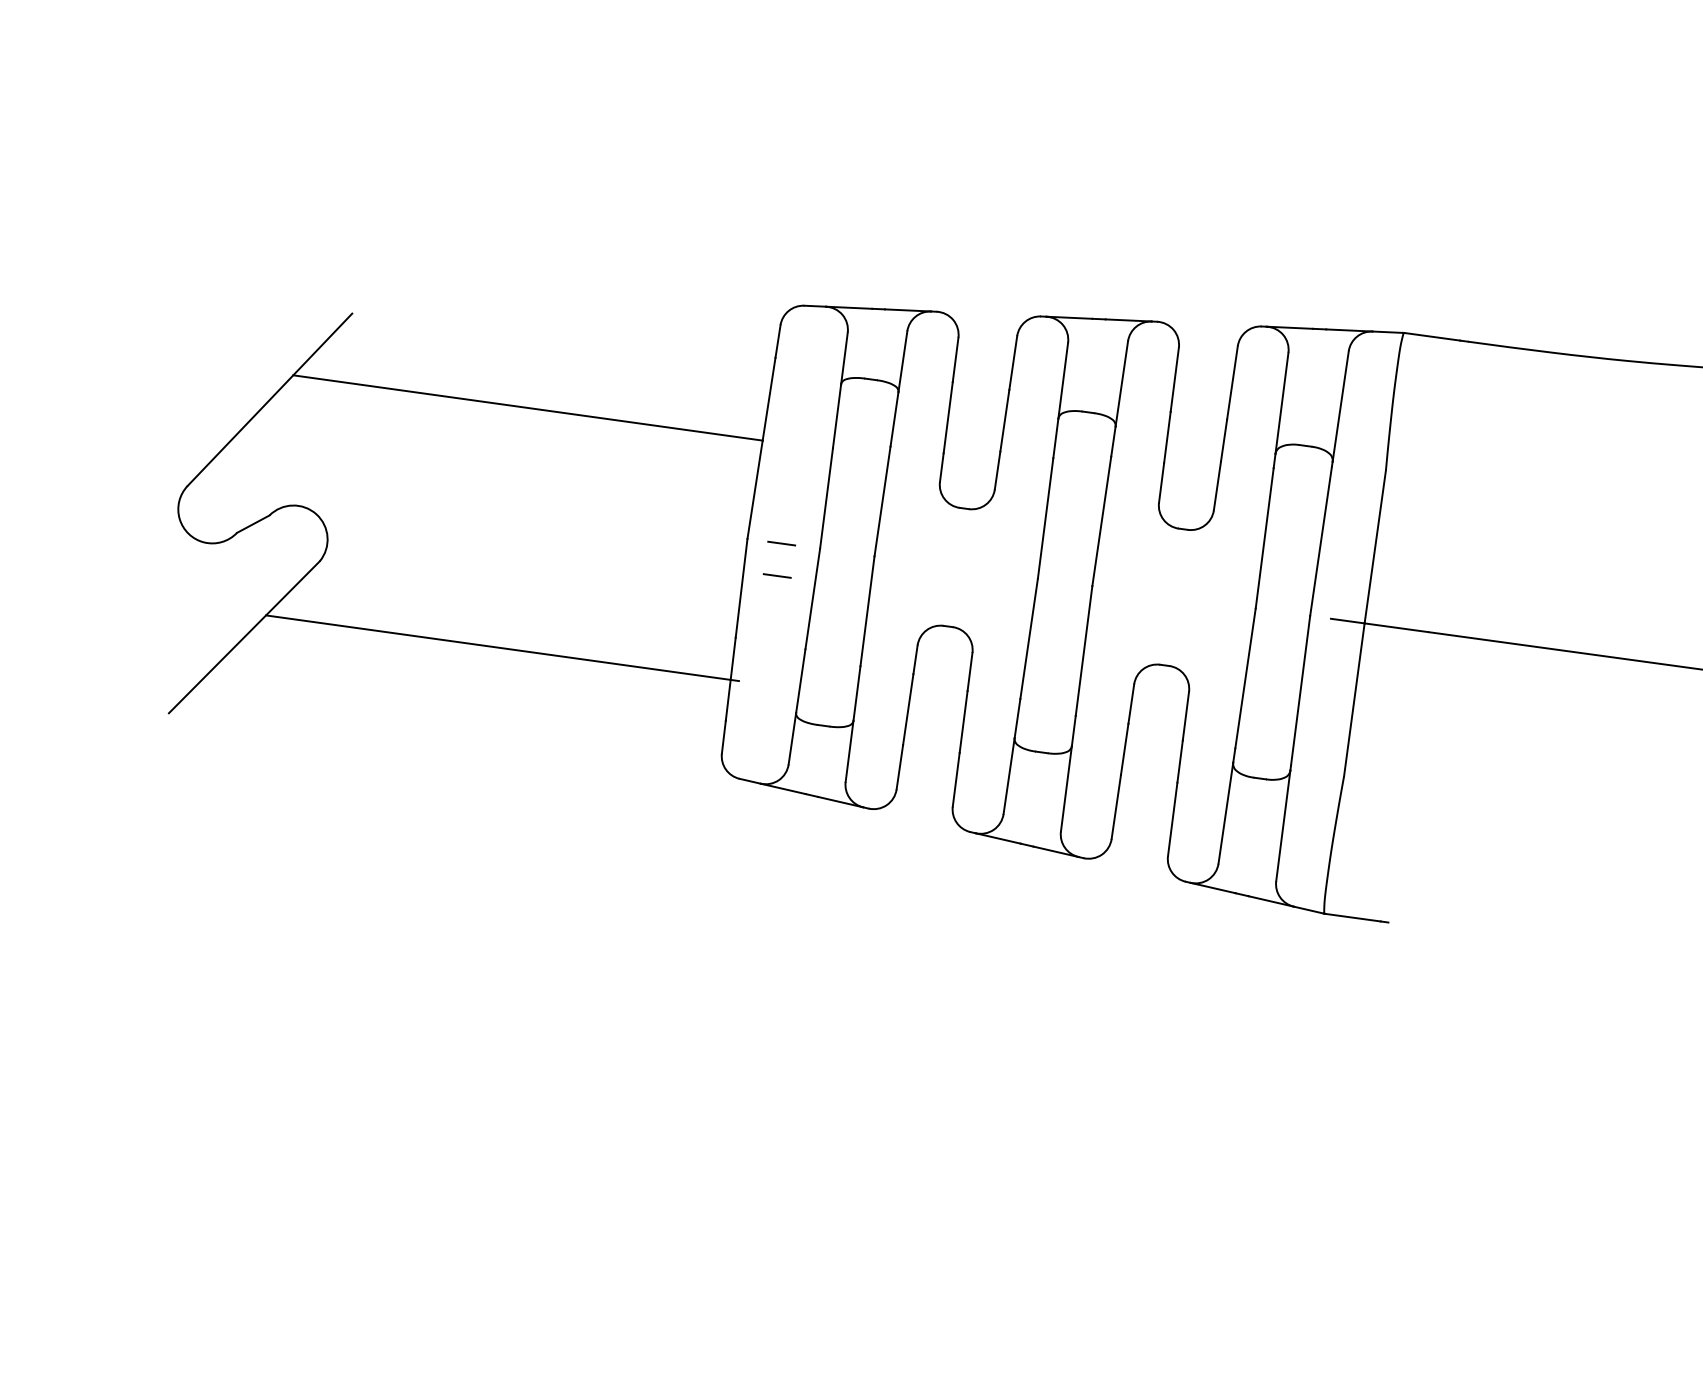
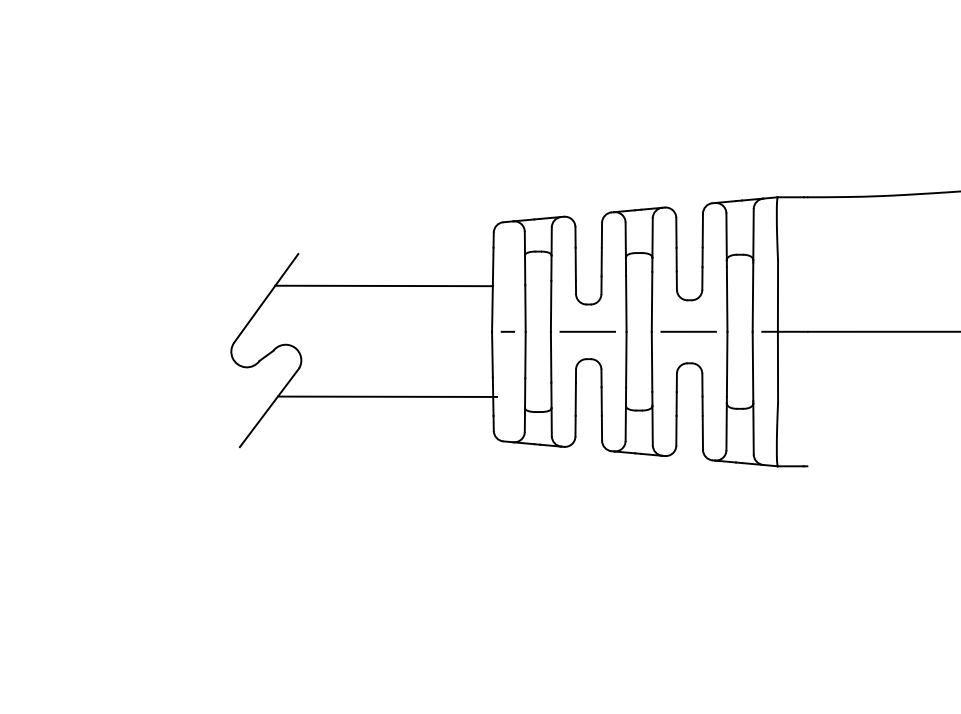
line: (953, 566) -> (587, 331), added
line: (776, 575) -> (507, 346), removed
line: (1171, 596) -> (688, 331), added

